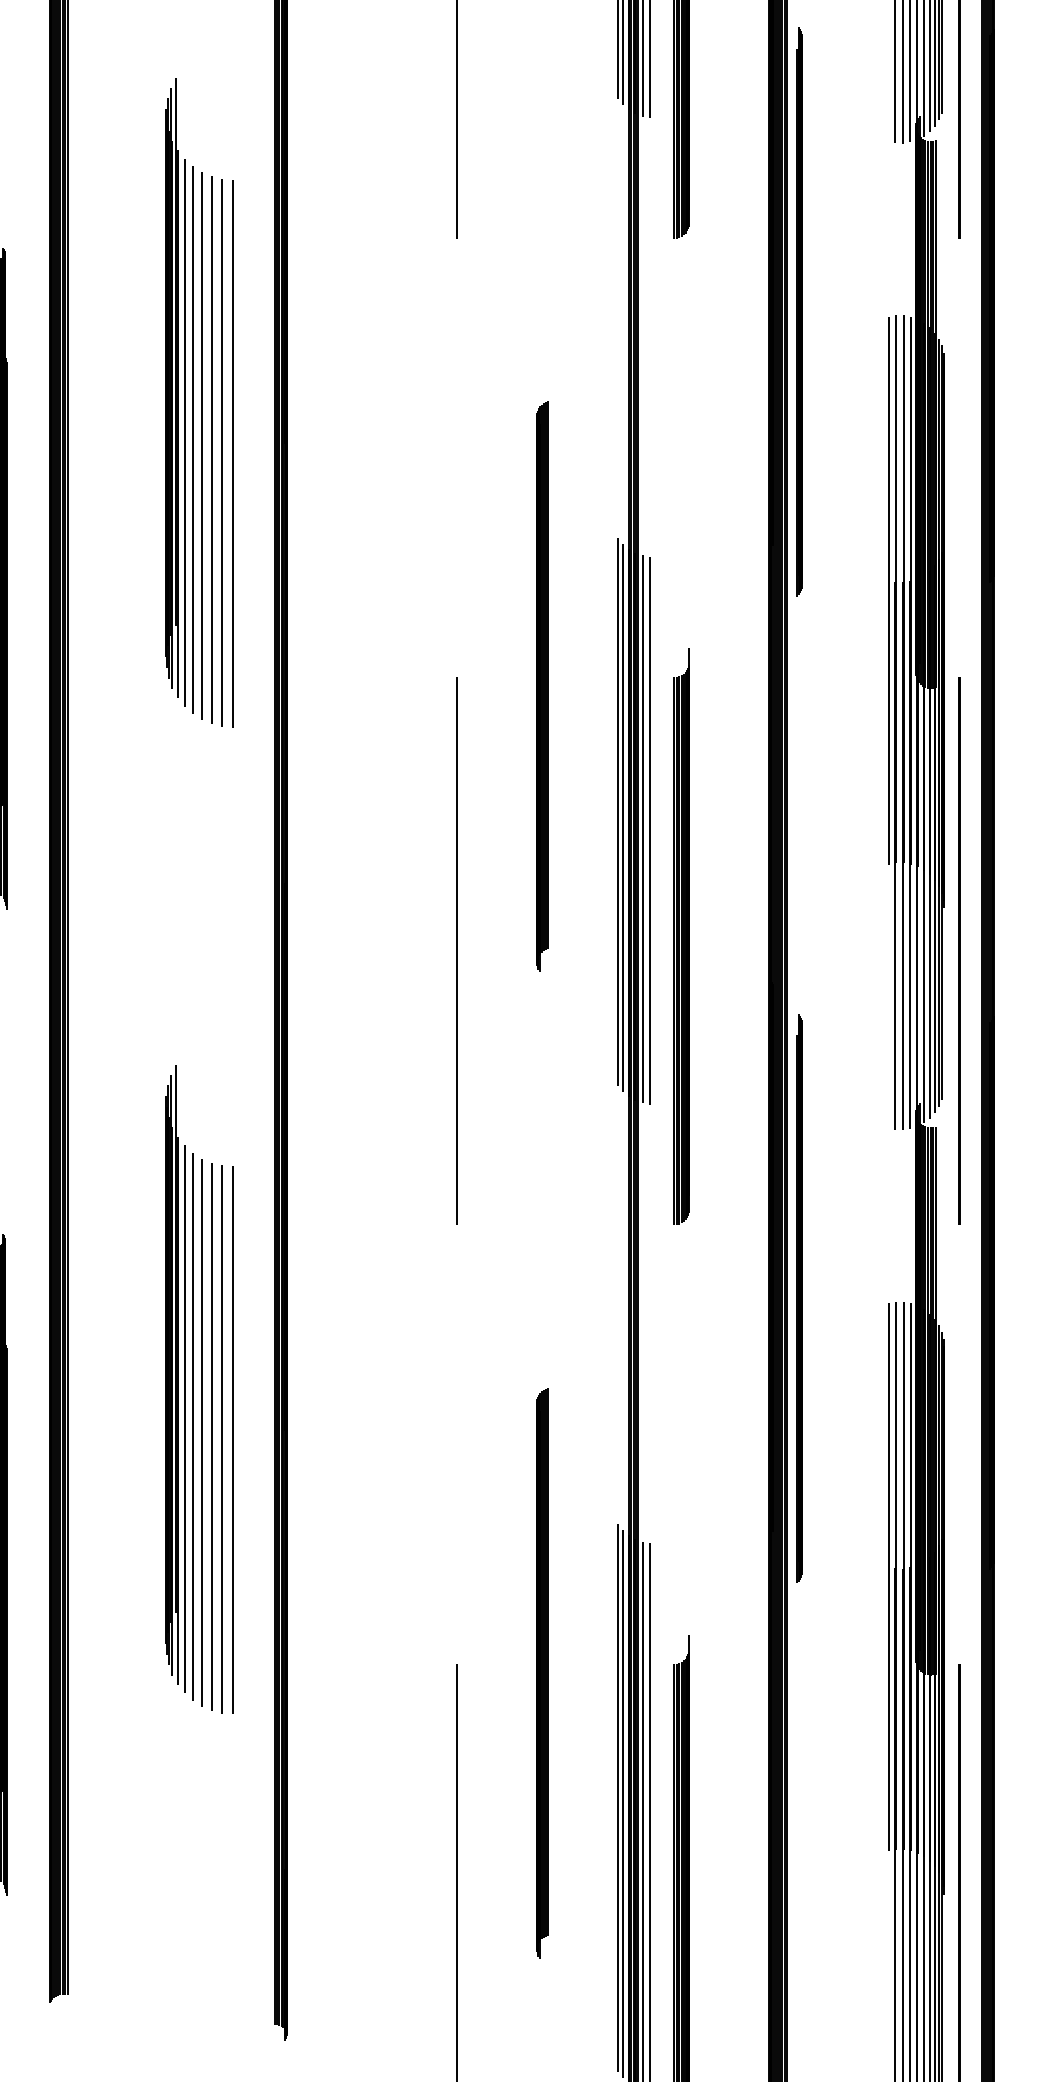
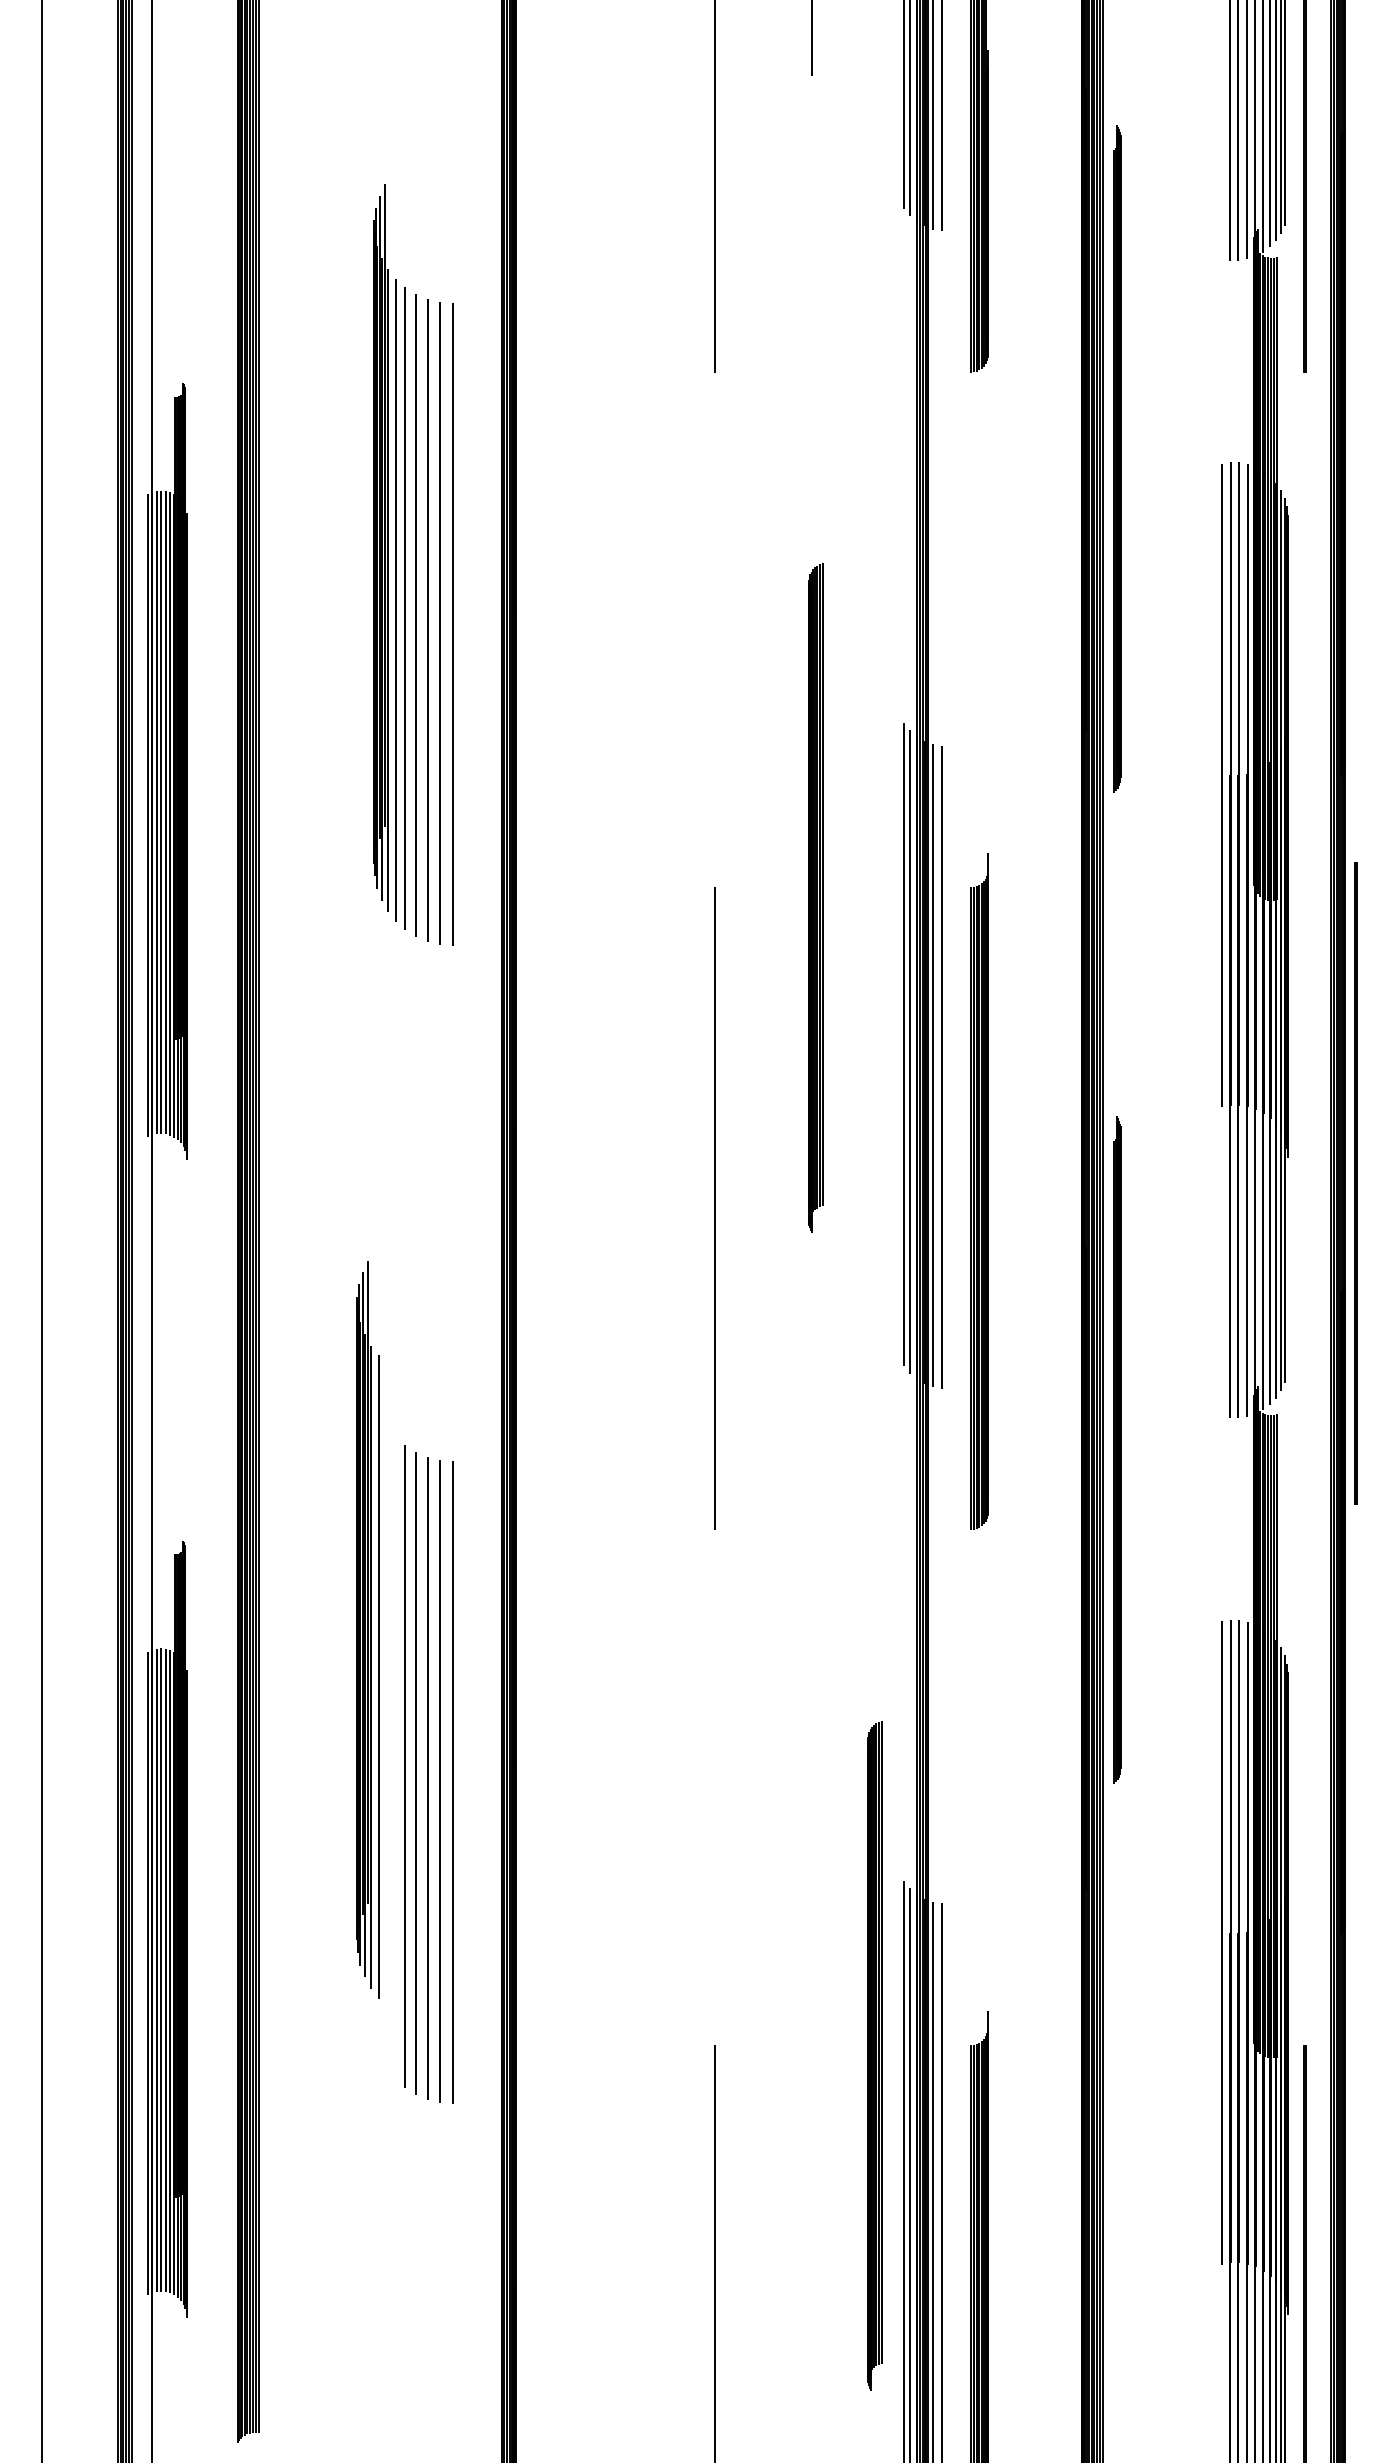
line: (958, 951) -> (1355, 1183), moved
part: (799, 1298) -> (1117, 1449), moved
part: (174, 1378) -> (367, 1629), moved
part: (542, 1672) -> (874, 2055), moved

